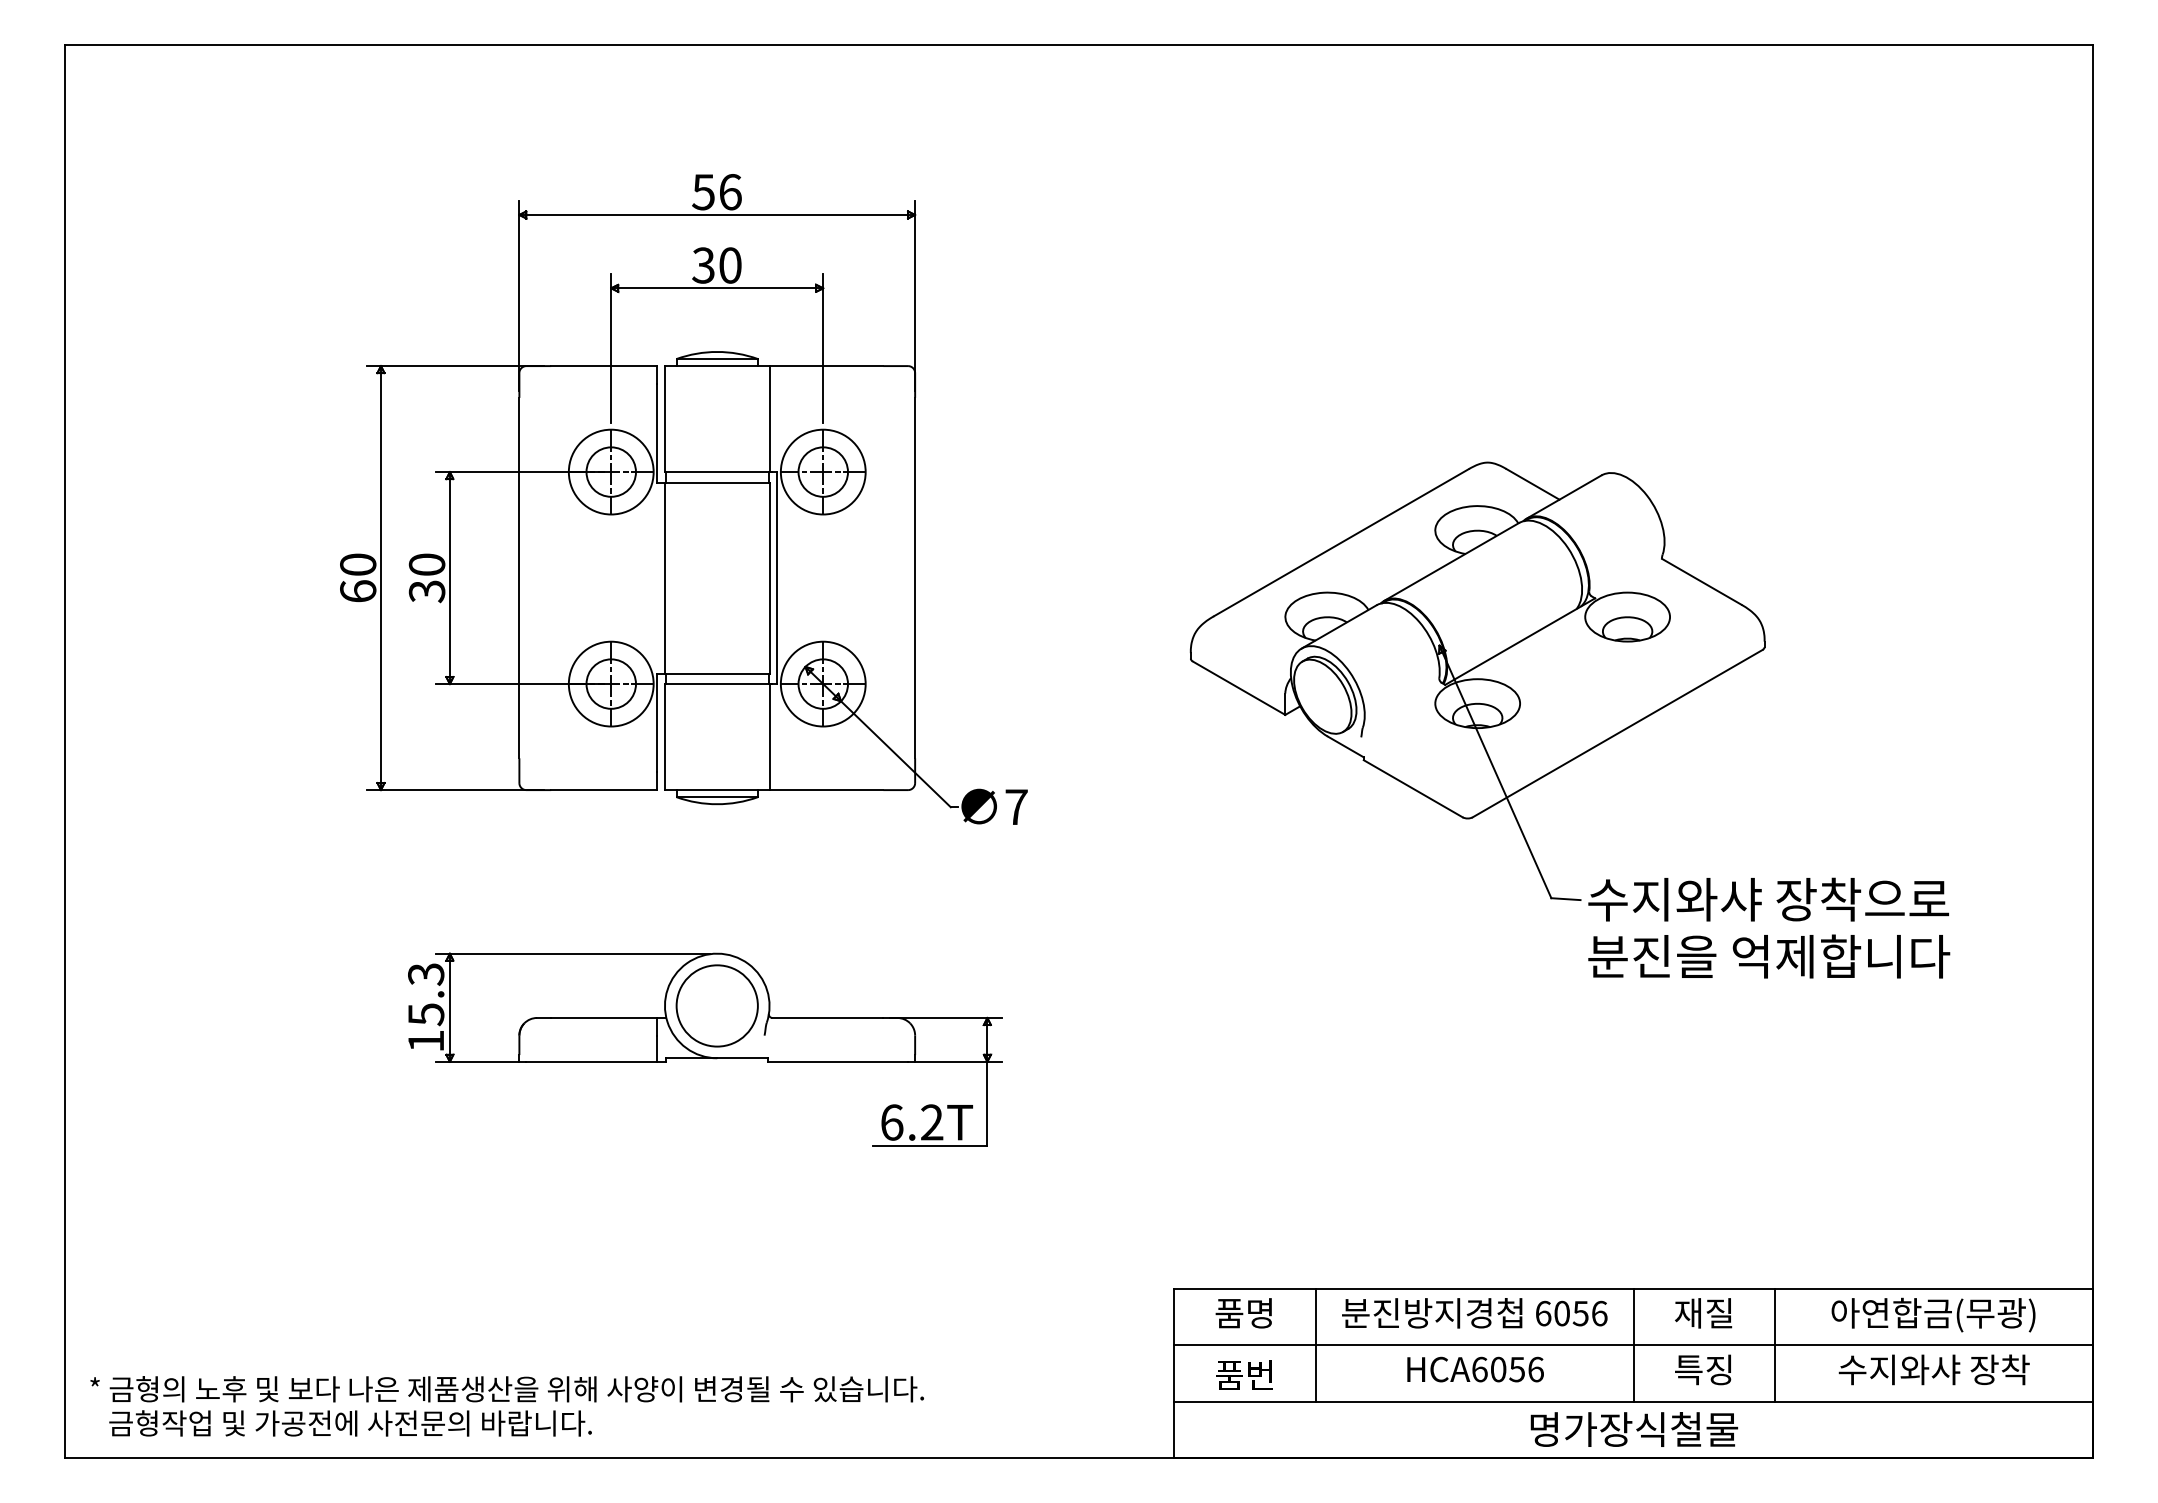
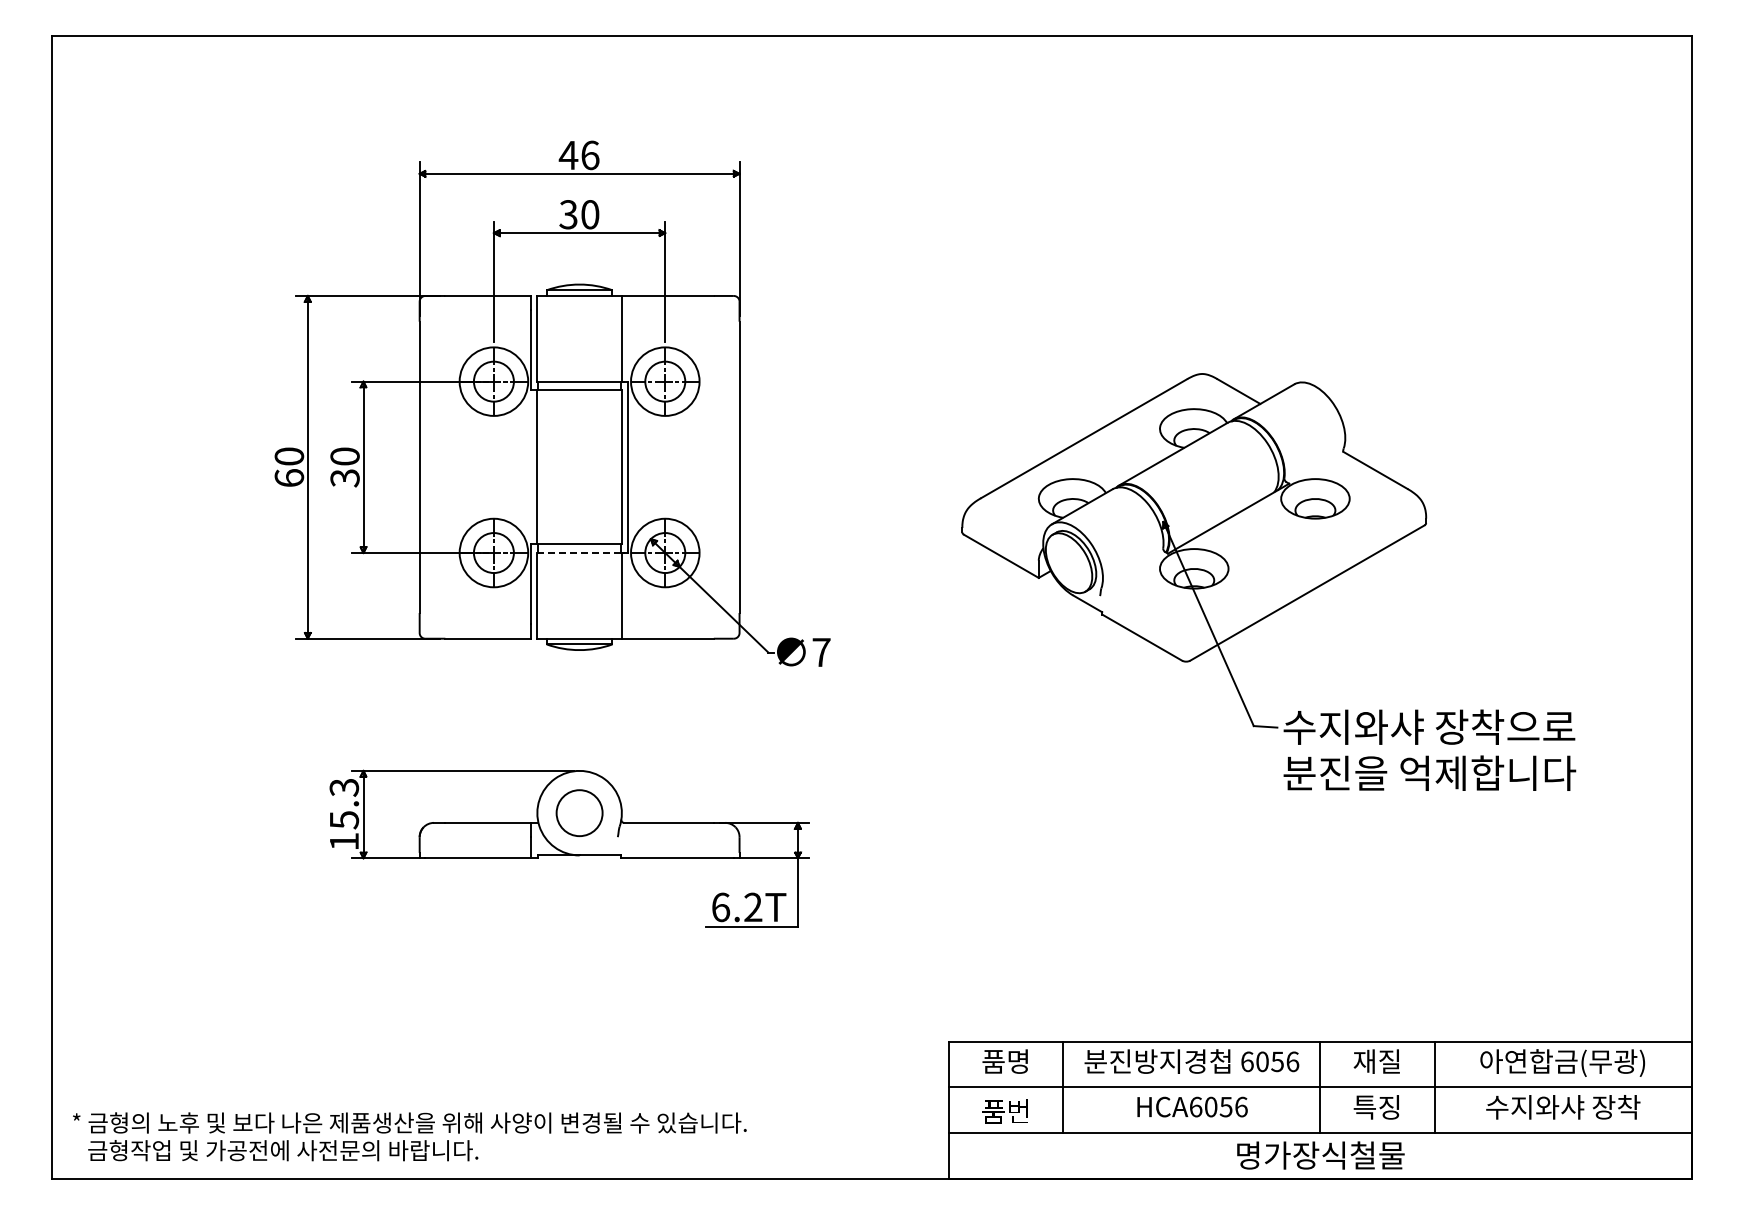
text: (703, 192) -> (568, 155), 56 -> 46
line: (718, 684) -> (580, 553), solid -> dashed
circle: (717, 1006) -> (579, 813), size x0.7

